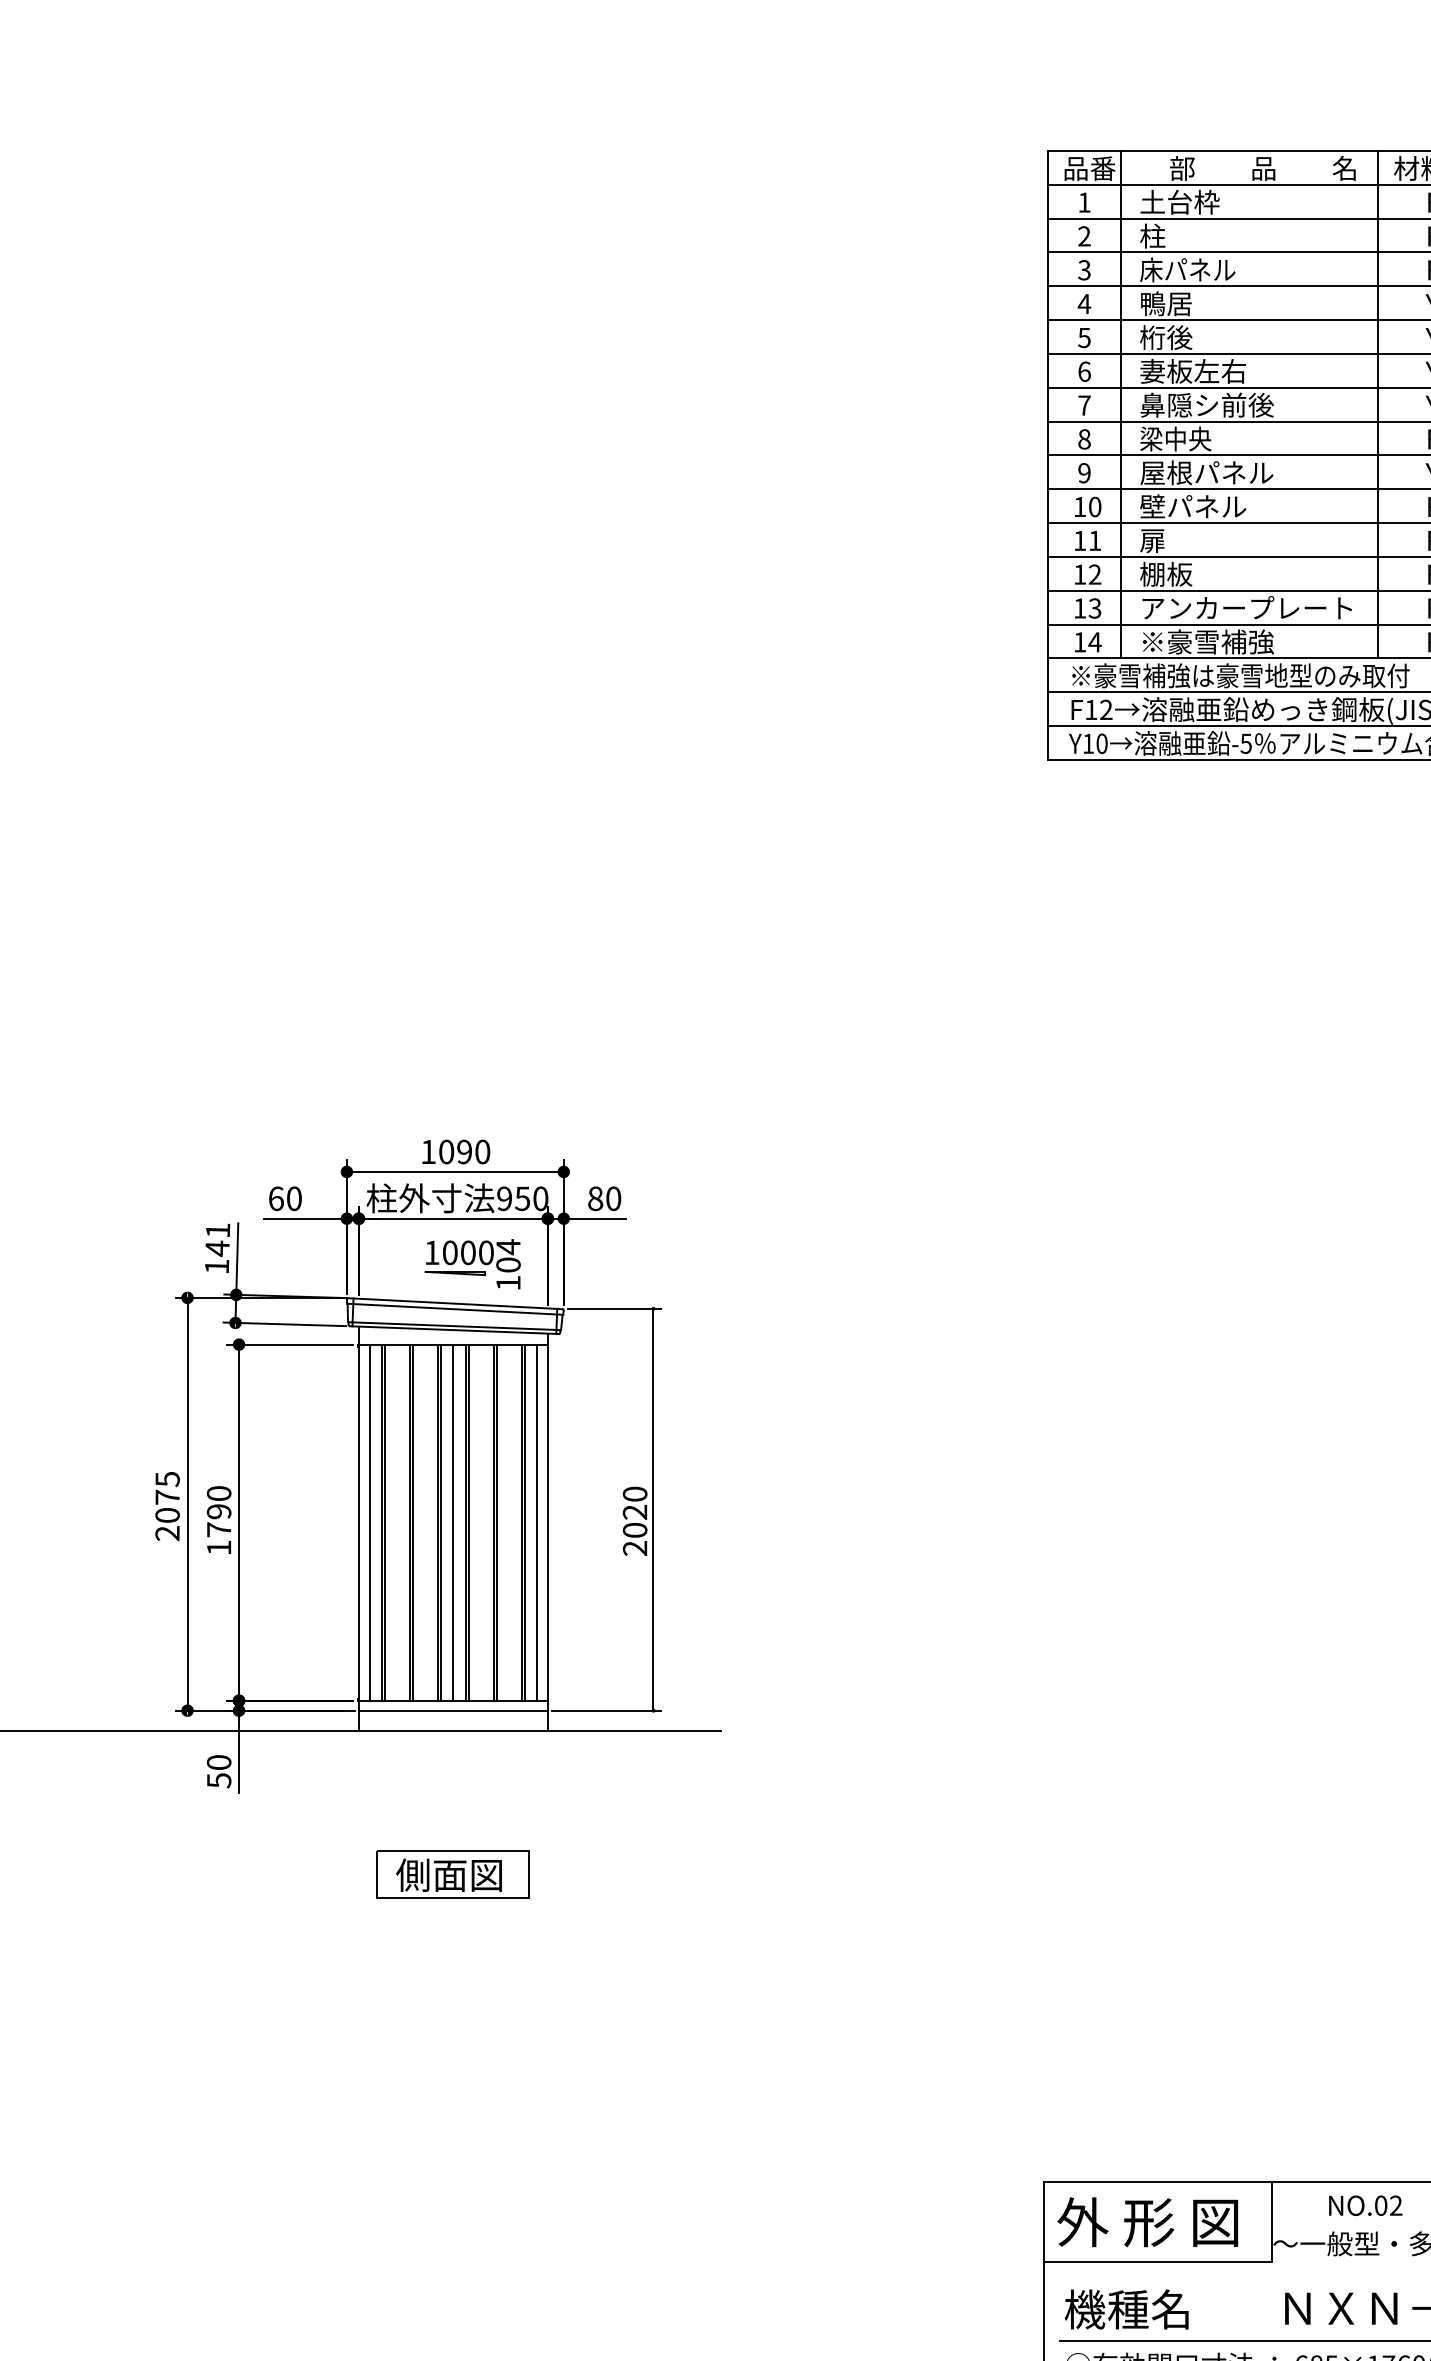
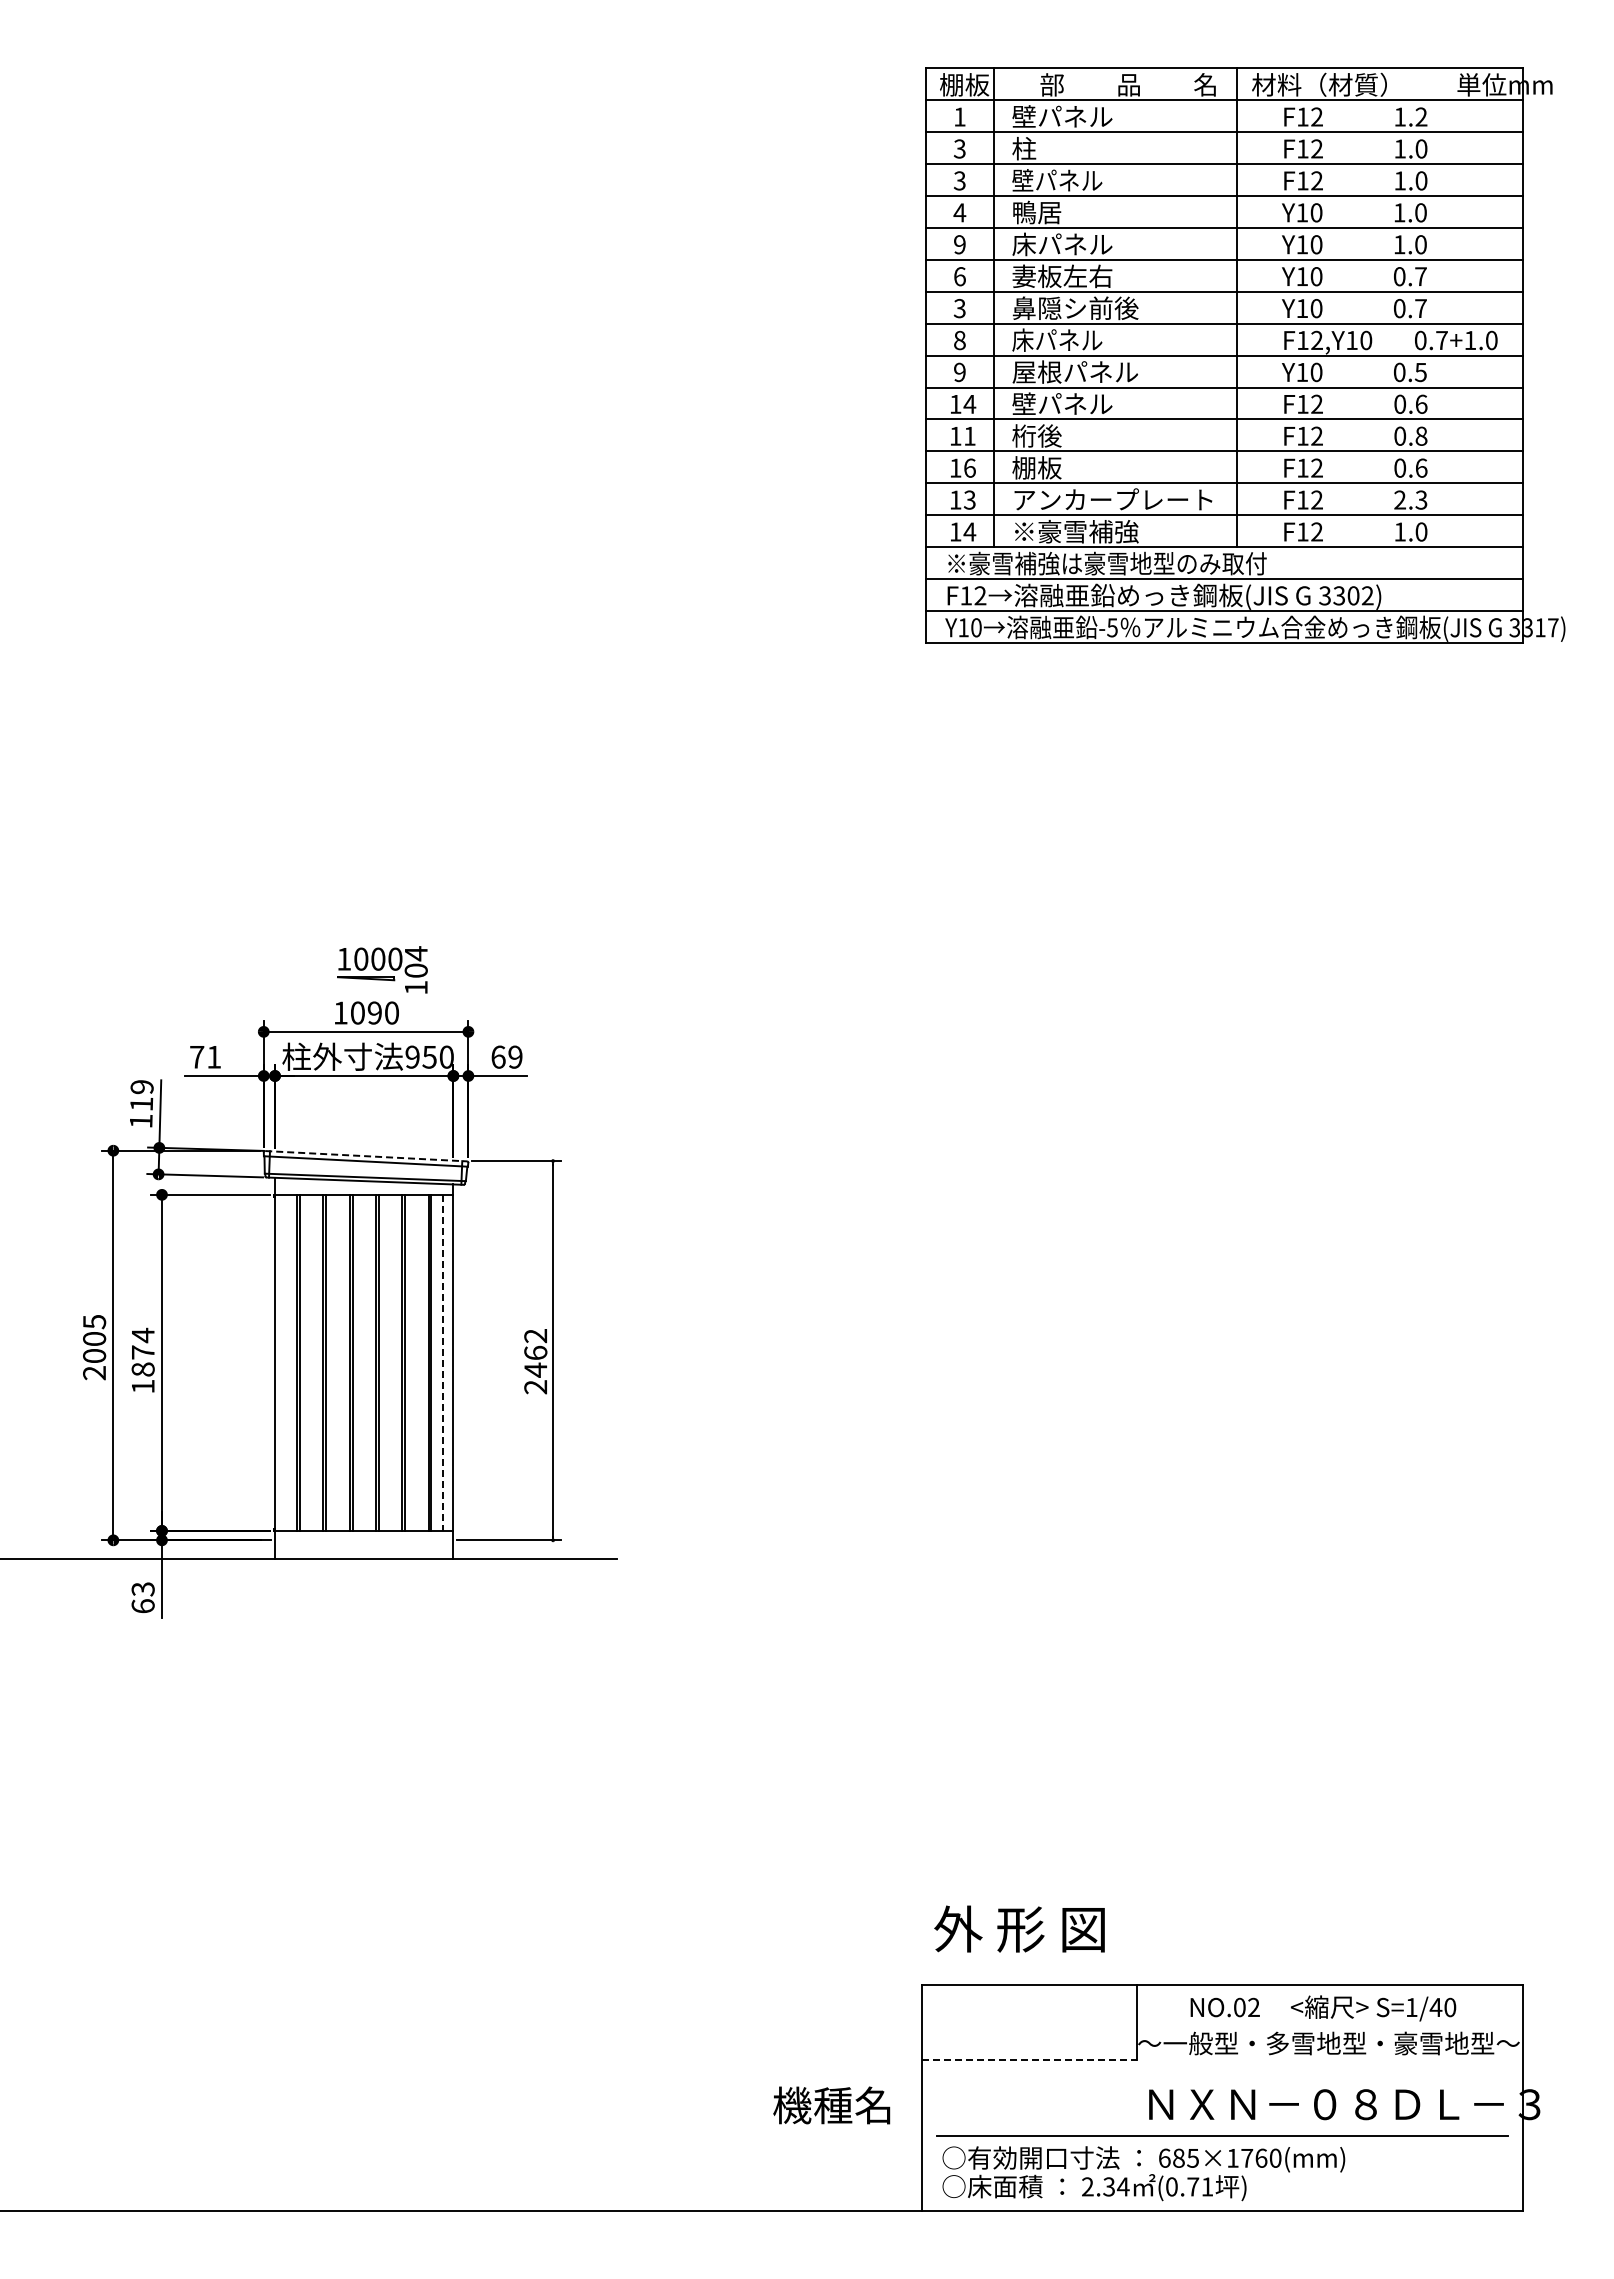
text: (1089, 168) -> (964, 84), 品番 -> 棚板
text: (1193, 202) -> (1062, 116), 土台枠 -> 壁パネル
text: (1084, 236) -> (959, 149), 2 -> 3
text: (1150, 269) -> (1022, 180), 床パネル -> 壁パネル
text: (1084, 337) -> (959, 244), 5 -> 9
text: (1193, 337) -> (1062, 244), 桁後 -> 床パネル
text: (1084, 405) -> (959, 308), 7 -> 3
text: (1187, 438) -> (1057, 339), 梁中央 -> 床パネル
text: (1094, 506) -> (969, 403), 10 -> 14
text: (1165, 540) -> (1036, 435), 扉 -> 桁後
text: (1094, 573) -> (969, 467), 12 -> 16
text: (285, 1198) -> (205, 1056), 60 -> 71
text: (604, 1198) -> (506, 1056), 80 -> 69
text: (217, 1240) -> (141, 1096), 141 -> 119
part: (472, 1263) -> (382, 969), moved
line: (455, 1304) -> (366, 1156), solid -> dashed
text: (167, 1496) -> (94, 1338), 2075 -> 2005
text: (218, 1510) -> (142, 1351), 1790 -> 1874
text: (634, 1512) -> (535, 1353), 2020 -> 2462
line: (369, 1522) -> (285, 1362), removed
line: (453, 1522) -> (364, 1362), removed
line: (537, 1523) -> (443, 1363), solid -> dashed
line: (453, 1710) -> (364, 1540), removed
text: (218, 1771) -> (142, 1597), 50 -> 63
part: (453, 1874) -> (364, 1694), removed
text: (1147, 2221) -> (1019, 1928), moved
line: (1158, 2261) -> (1029, 2060), solid -> dashed
text: (1126, 2309) -> (831, 2105), moved

